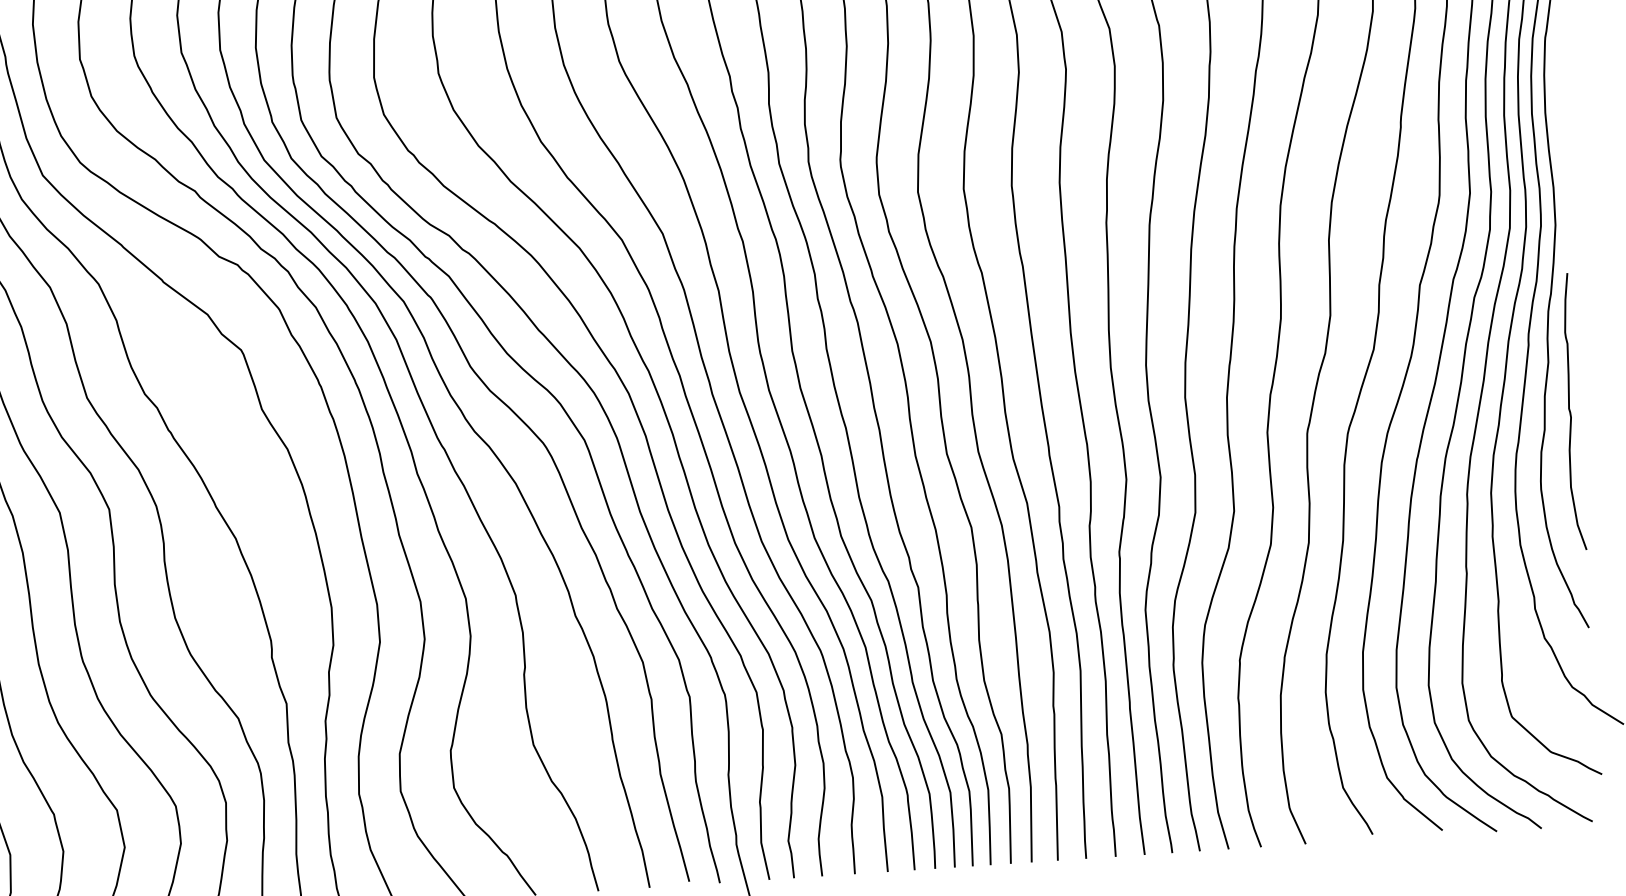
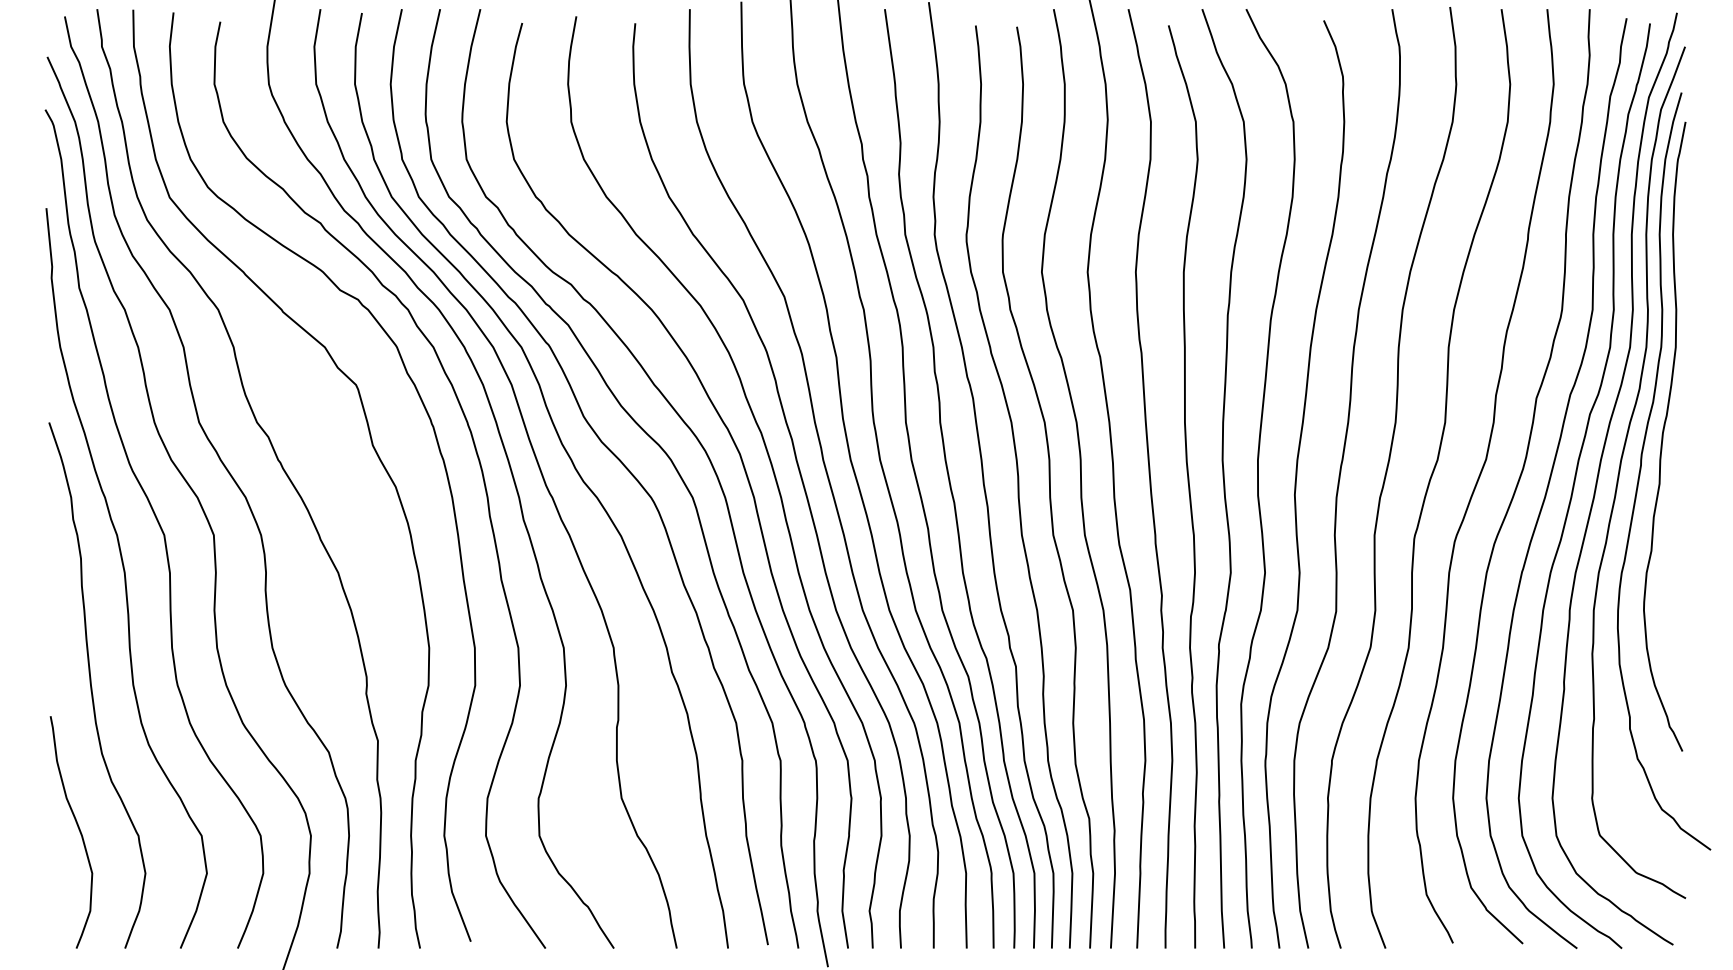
curve: (1570, 411) -> (1678, 534), removed

